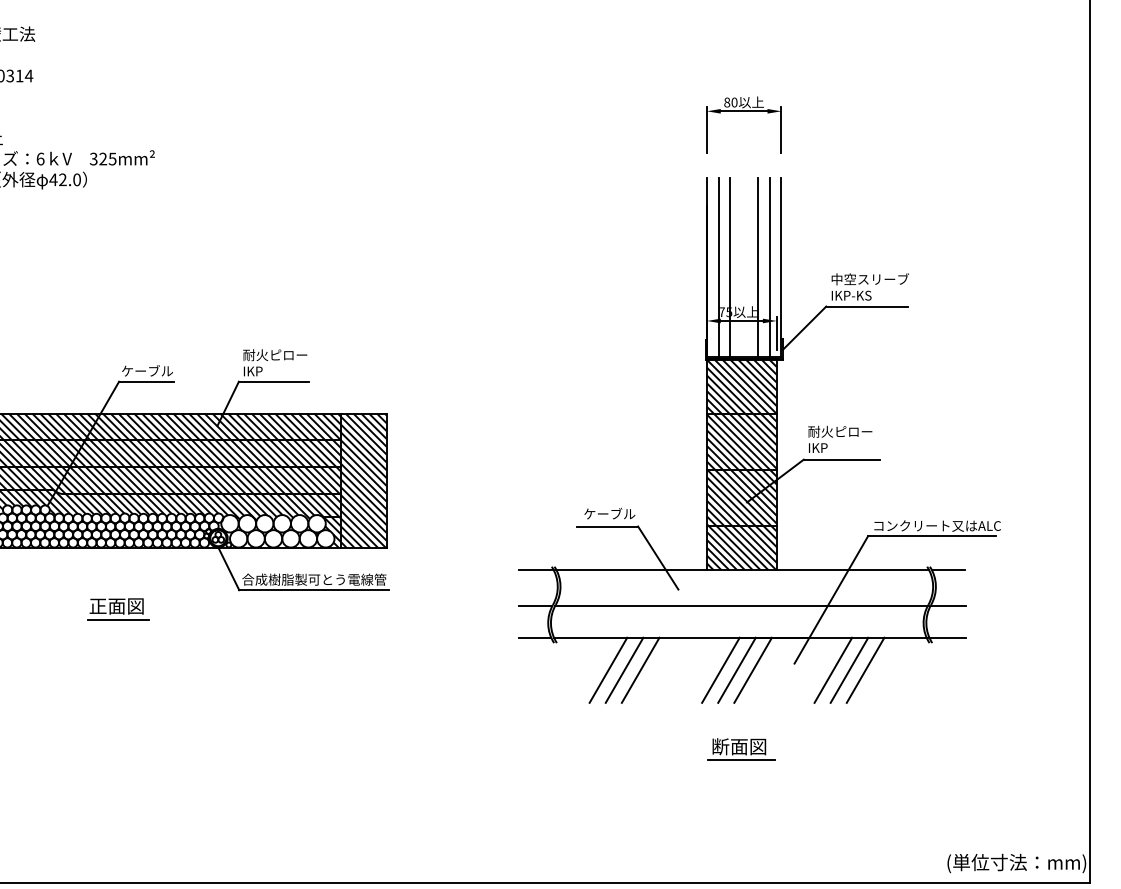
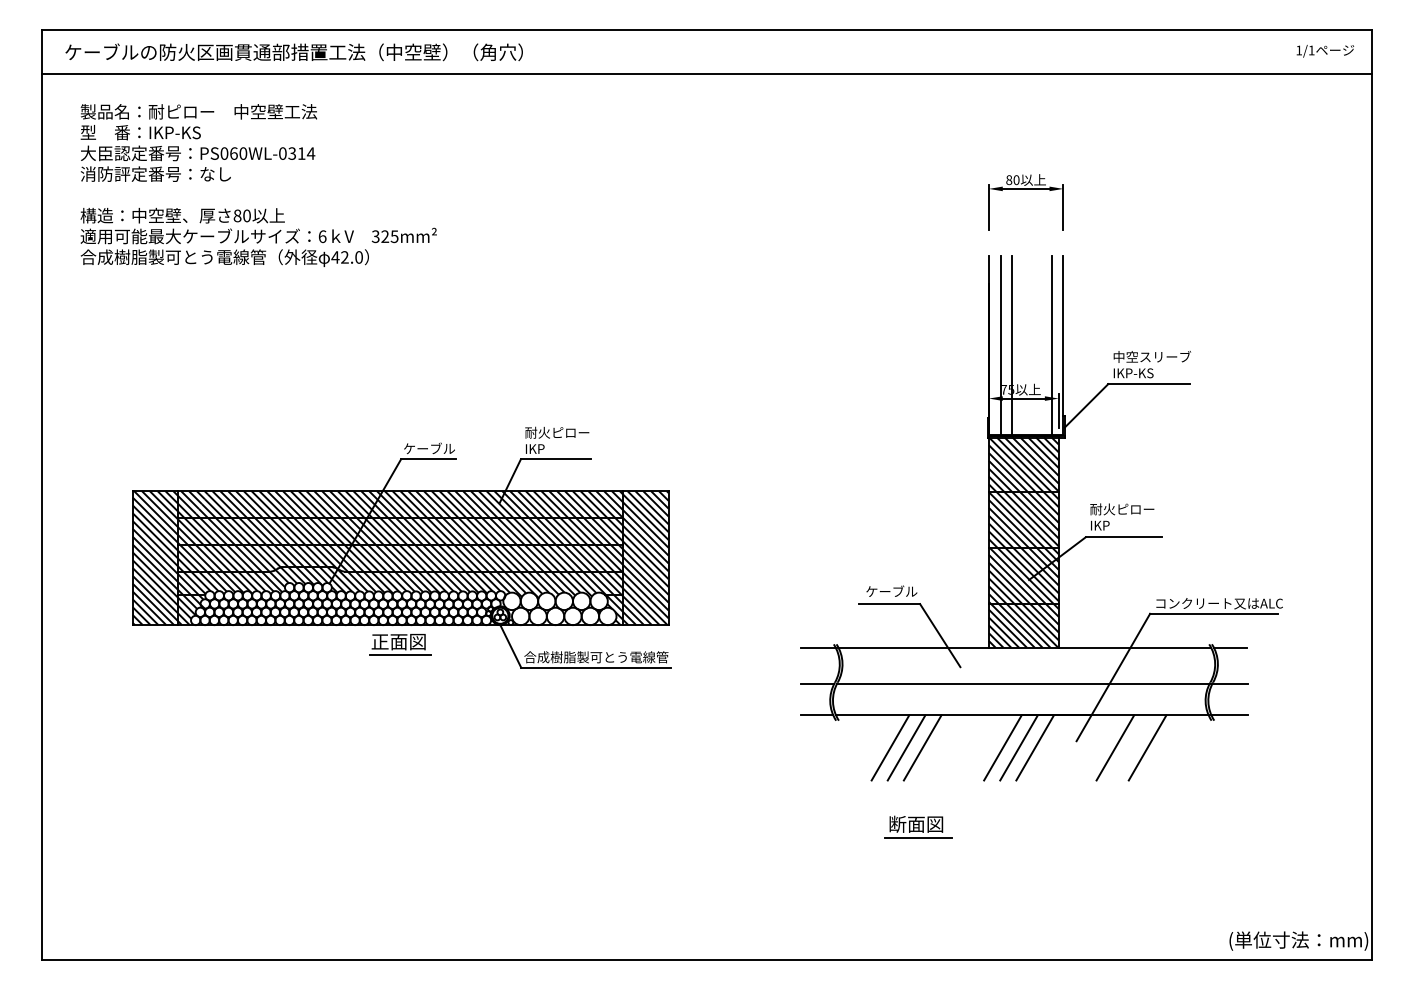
line: (758, 266) -> (1040, 344), removed
part: (118, 608) -> (400, 644), moved
line: (849, 669) -> (1131, 747), removed
part: (741, 748) -> (918, 826), moved

